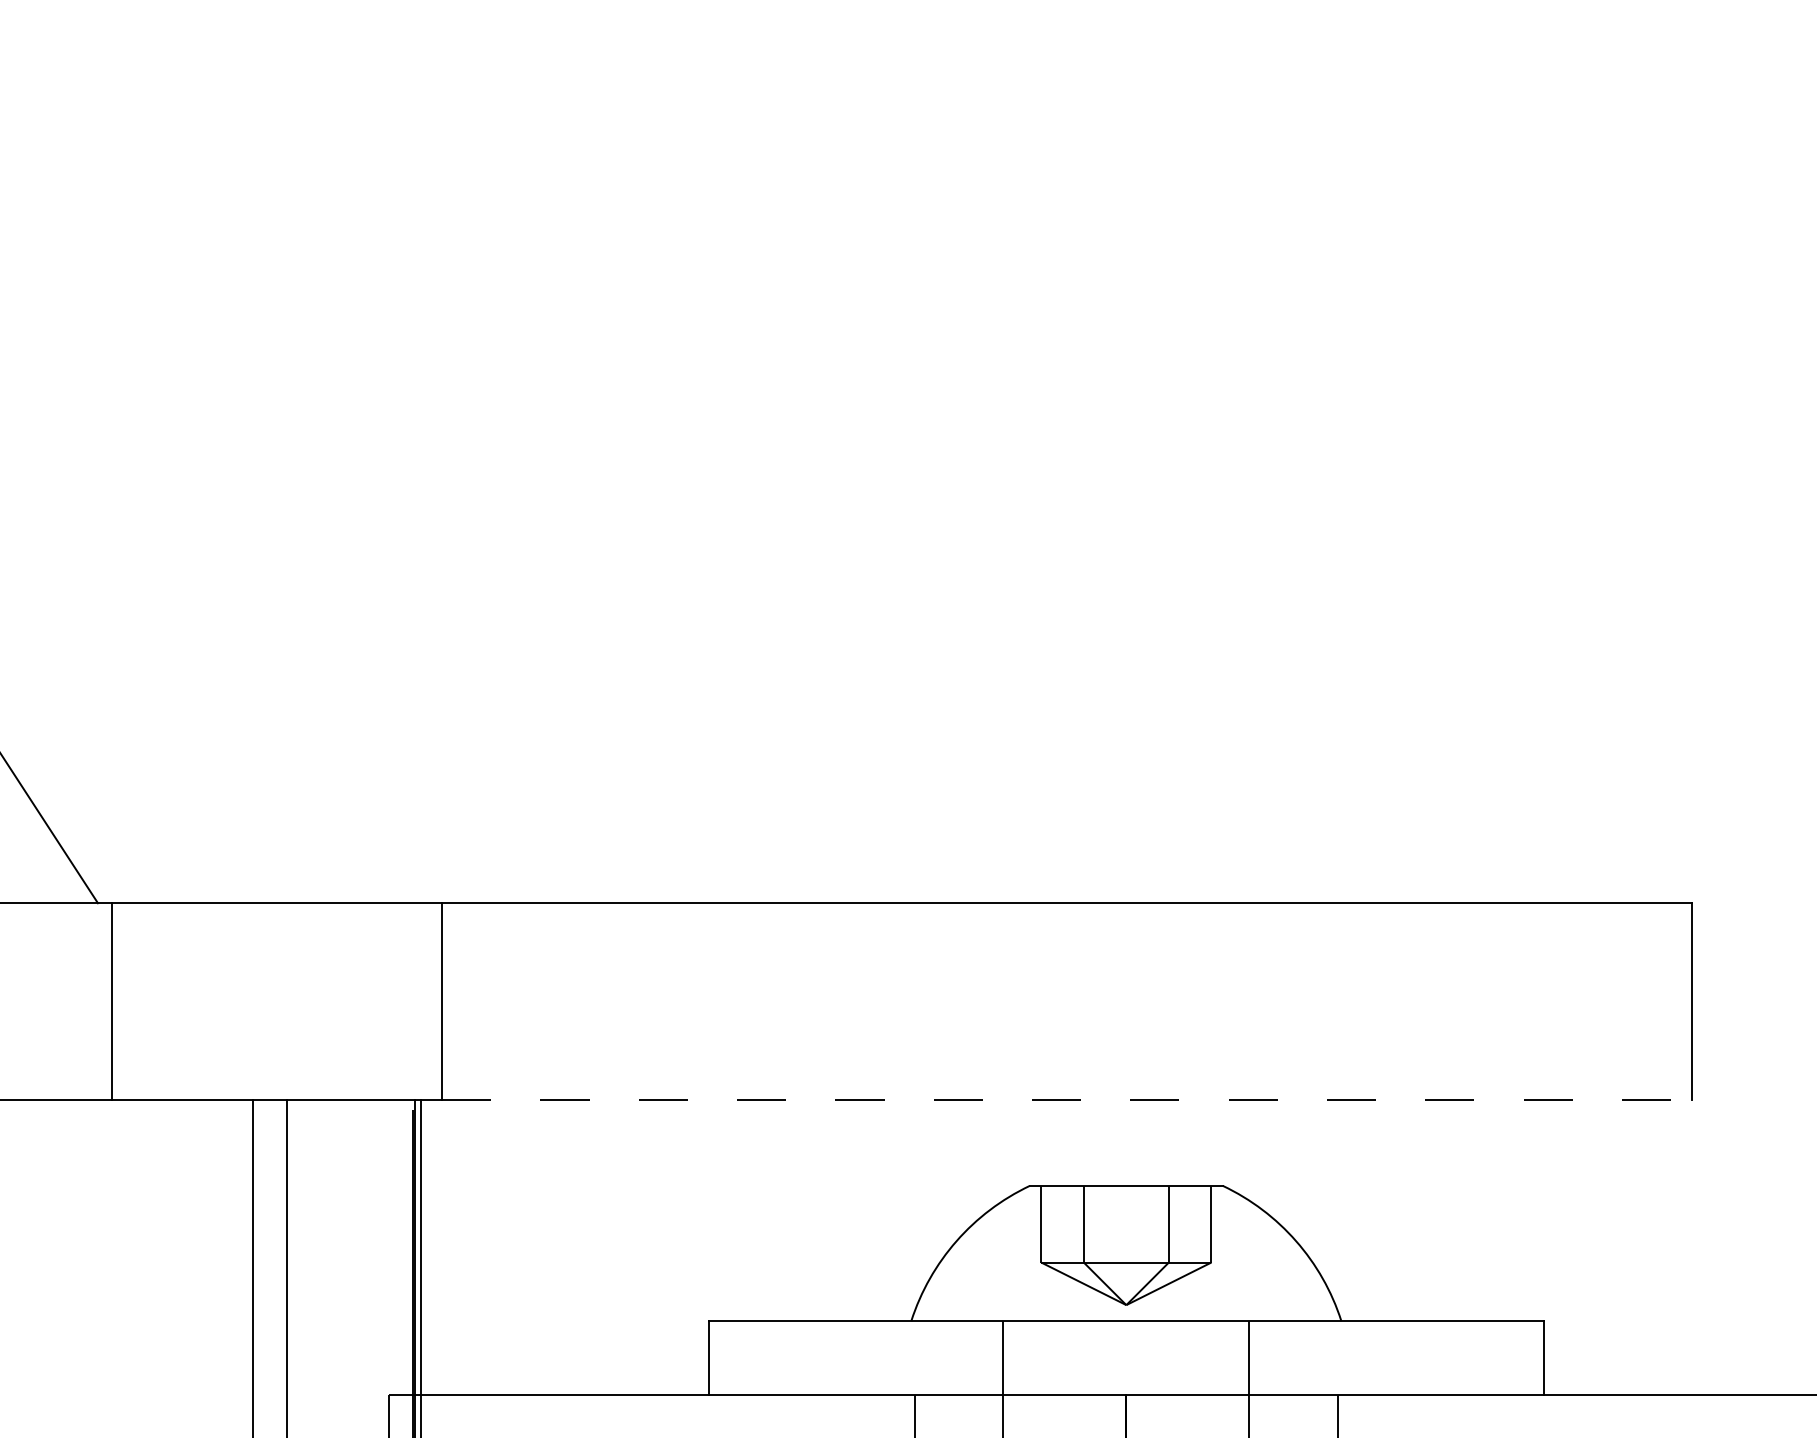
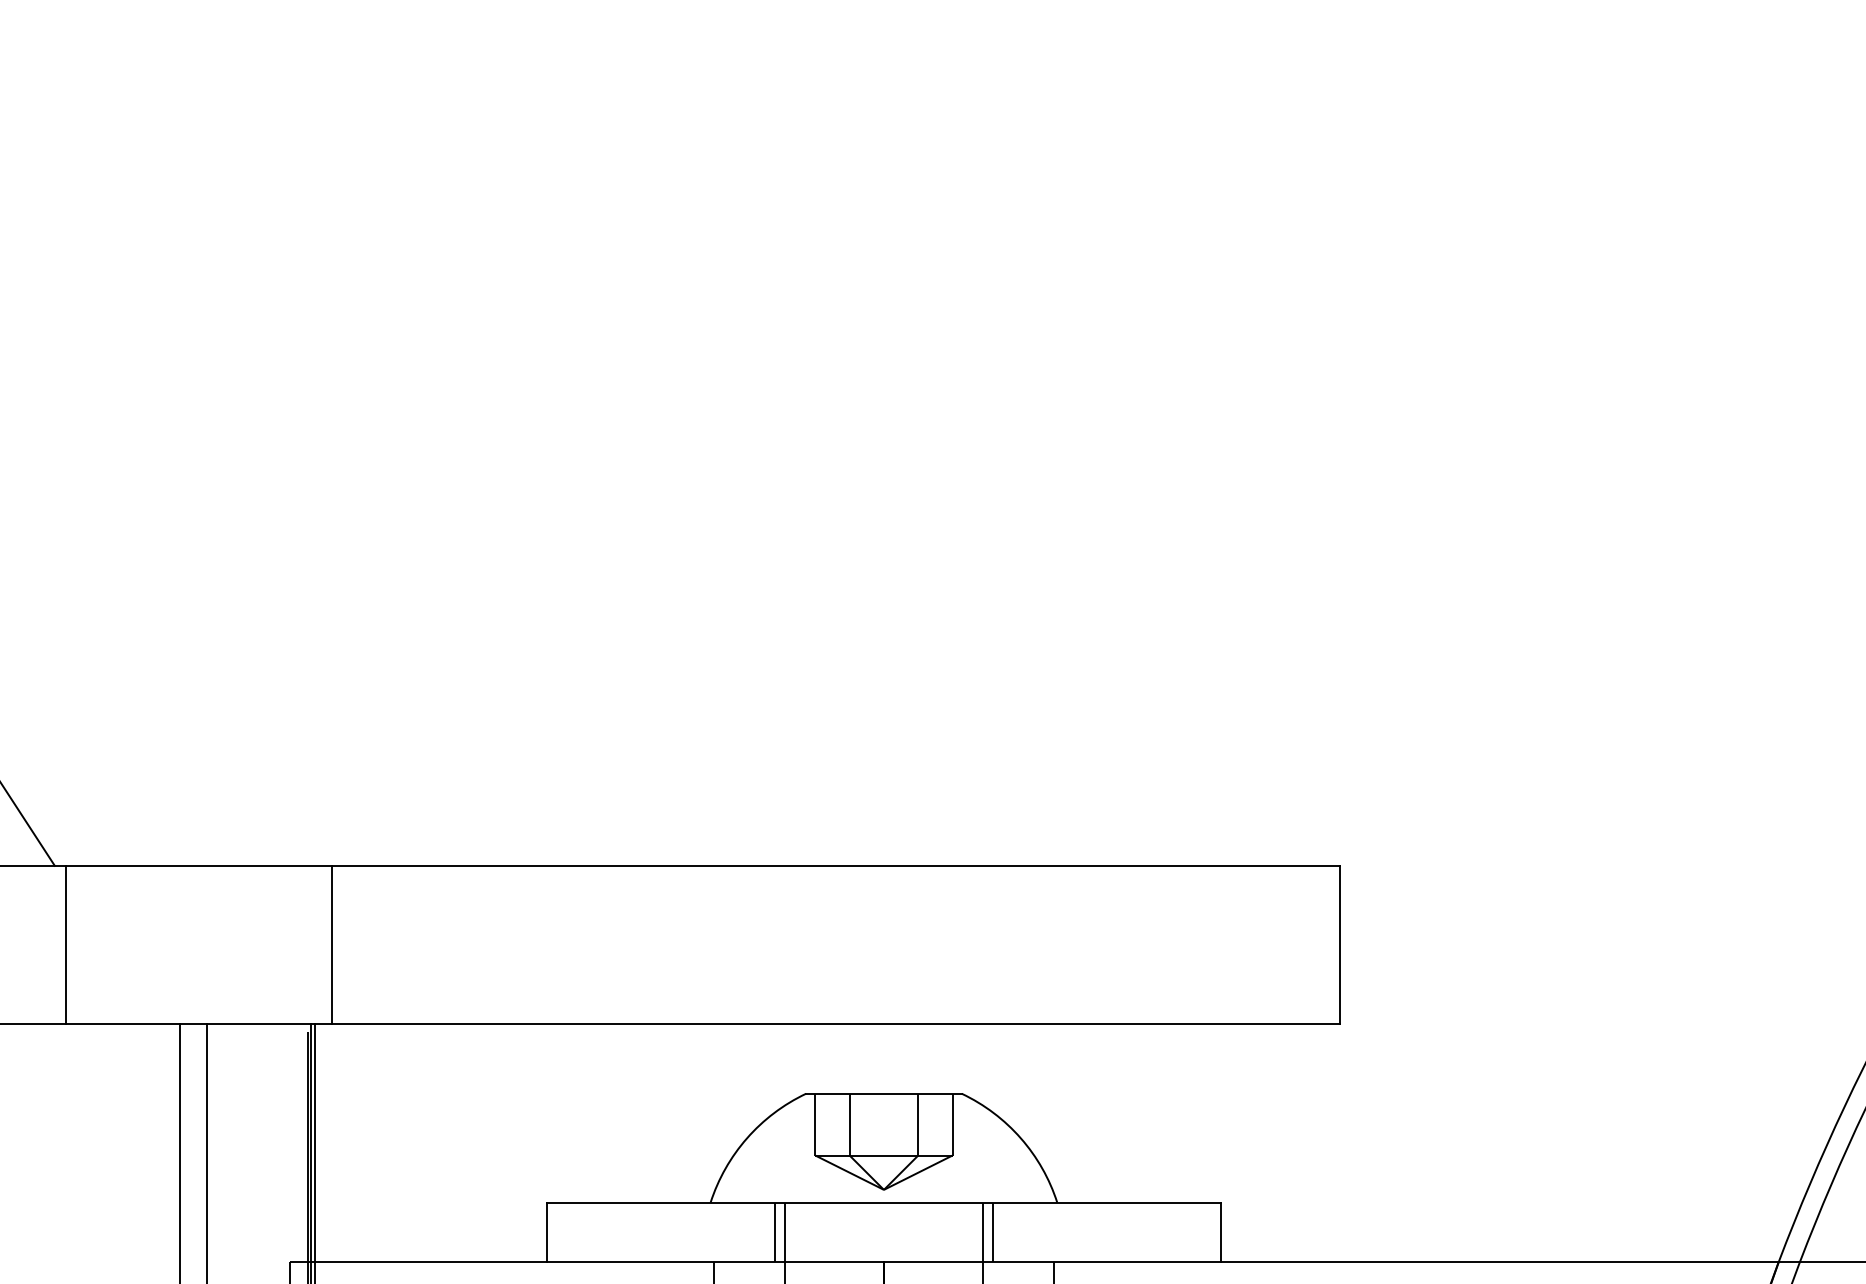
line: (1067, 1100) -> (836, 1024), dashed -> solid
line: (990, 1357) -> (774, 1232), added
line: (1260, 1357) -> (992, 1232), added

